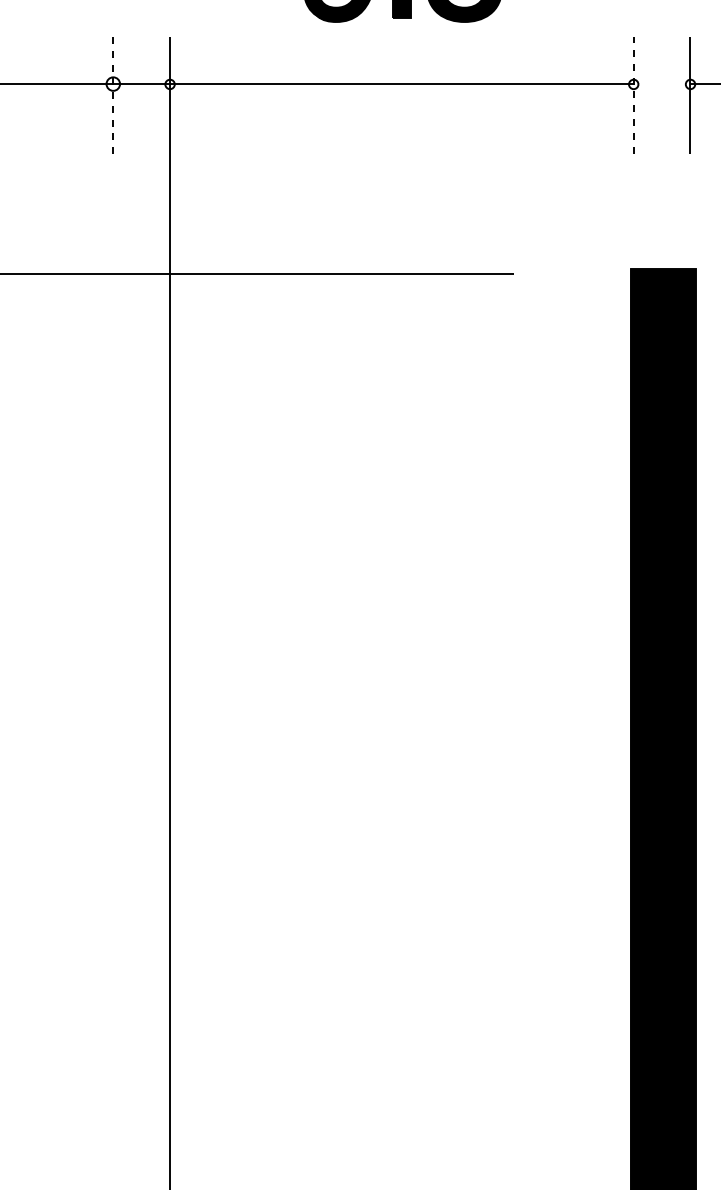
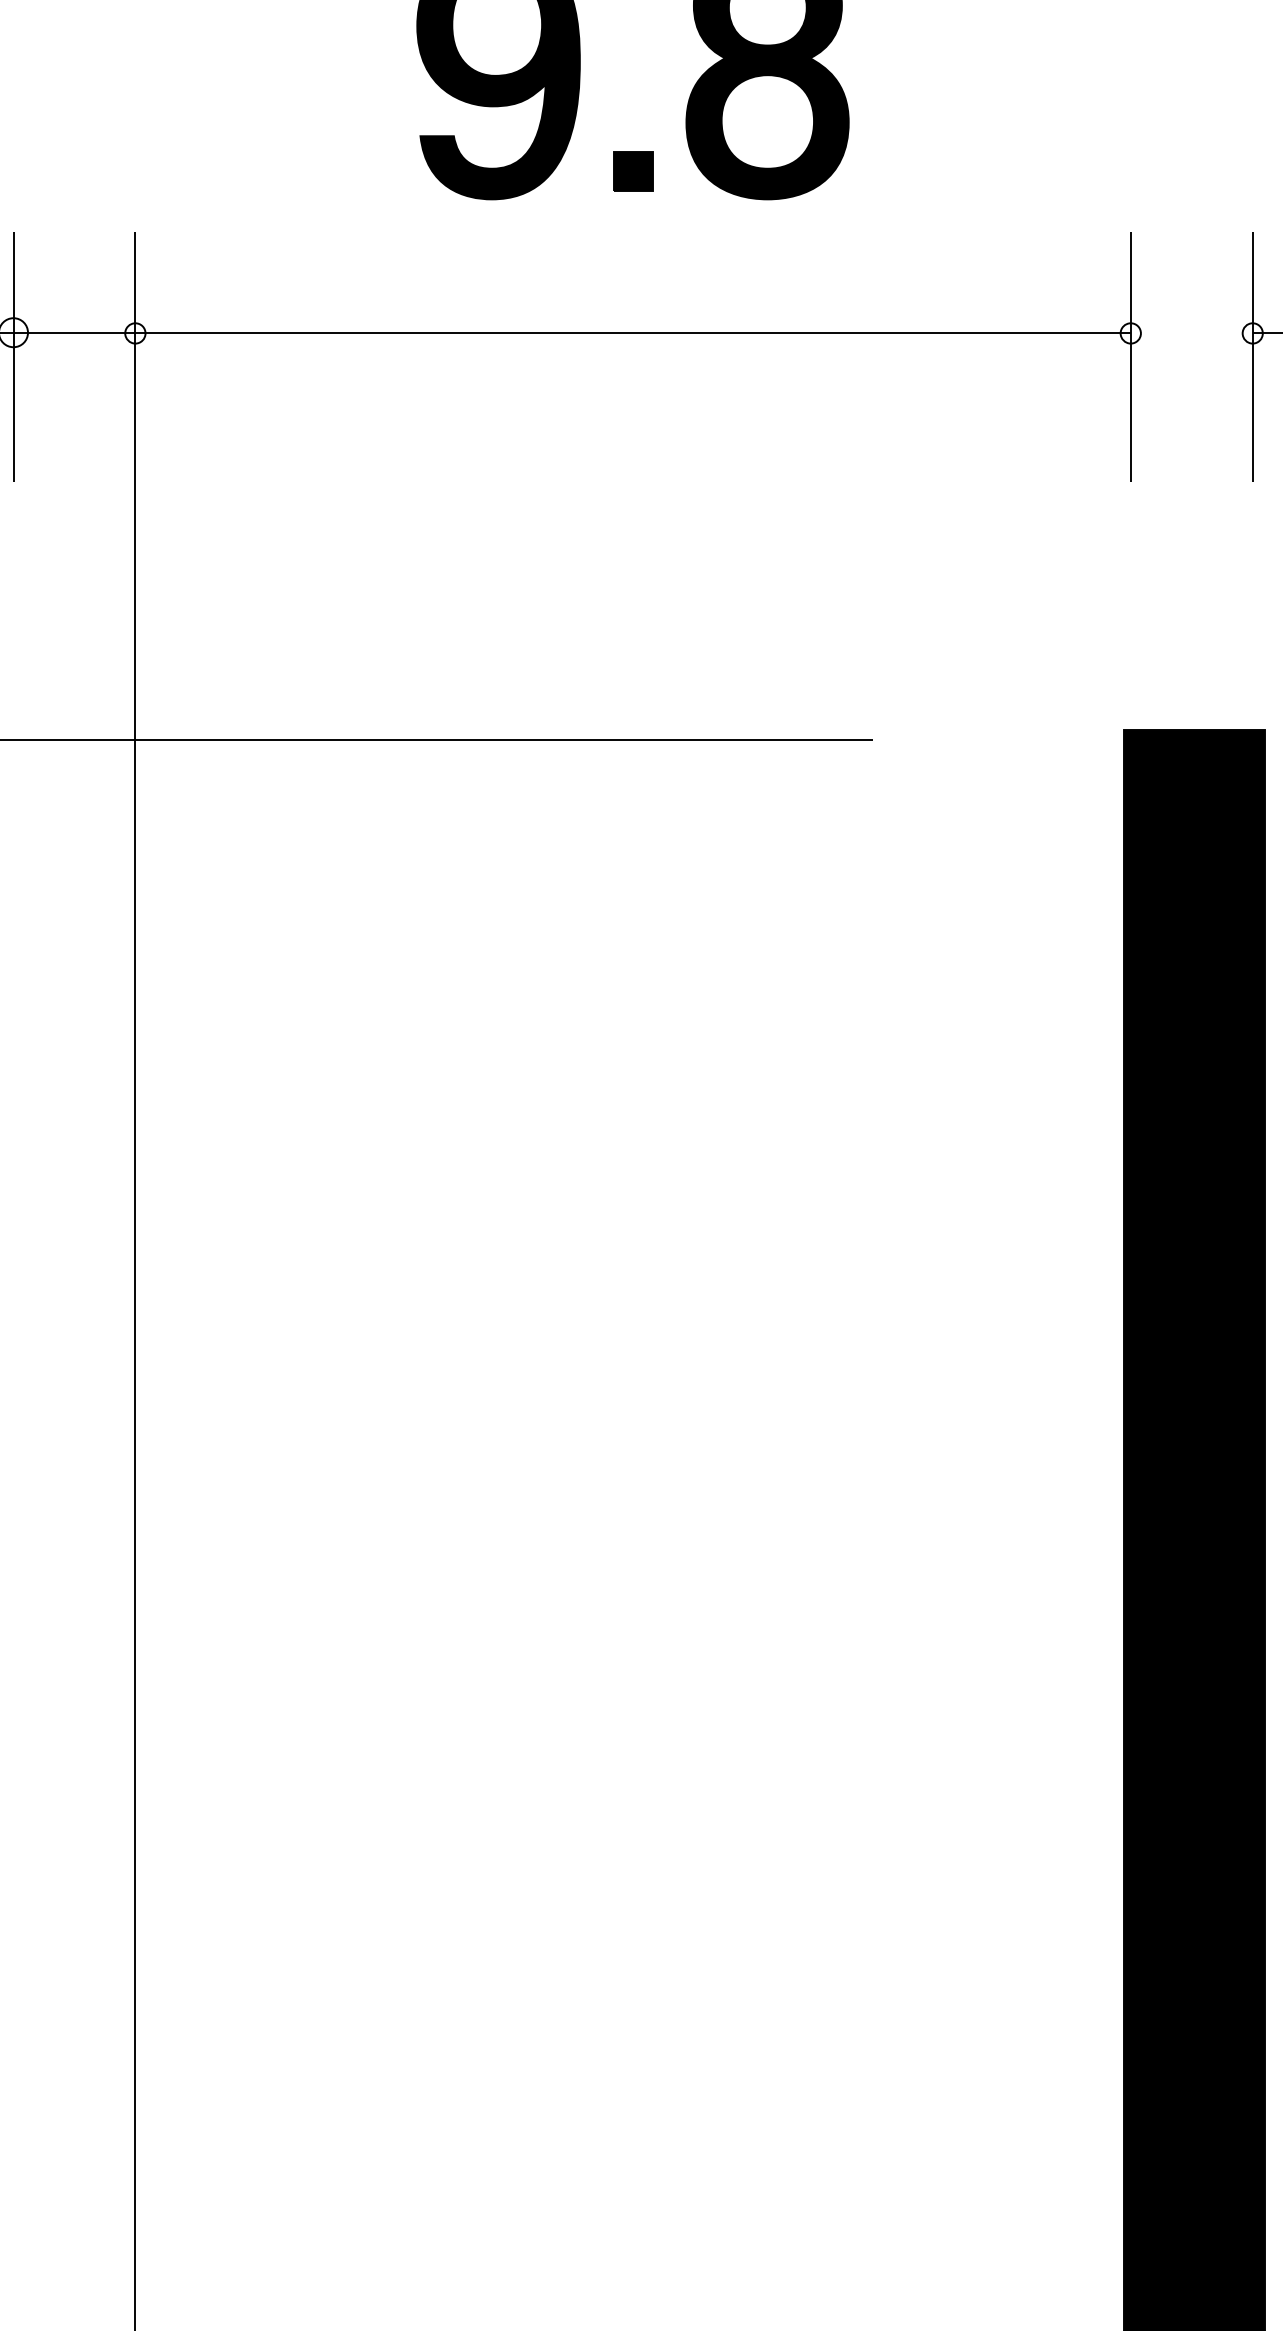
line: (633, 94) -> (1130, 355), dashed -> solid
line: (113, 95) -> (13, 357), dashed -> solid

